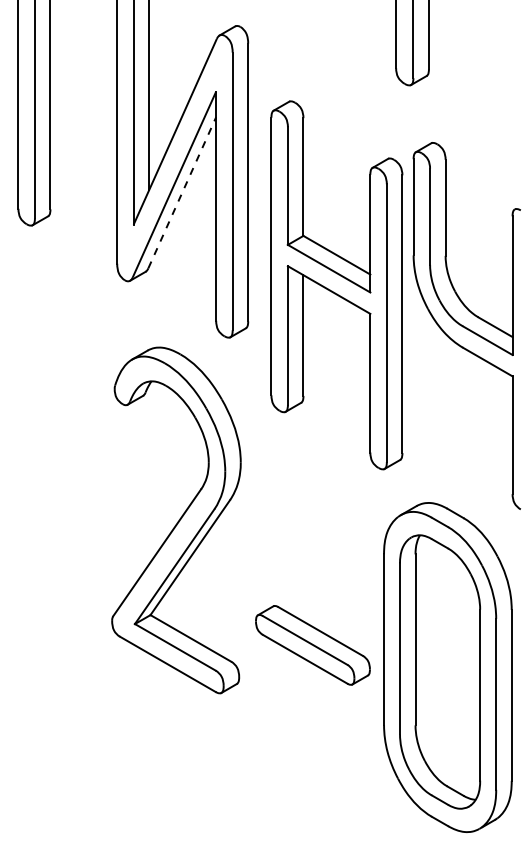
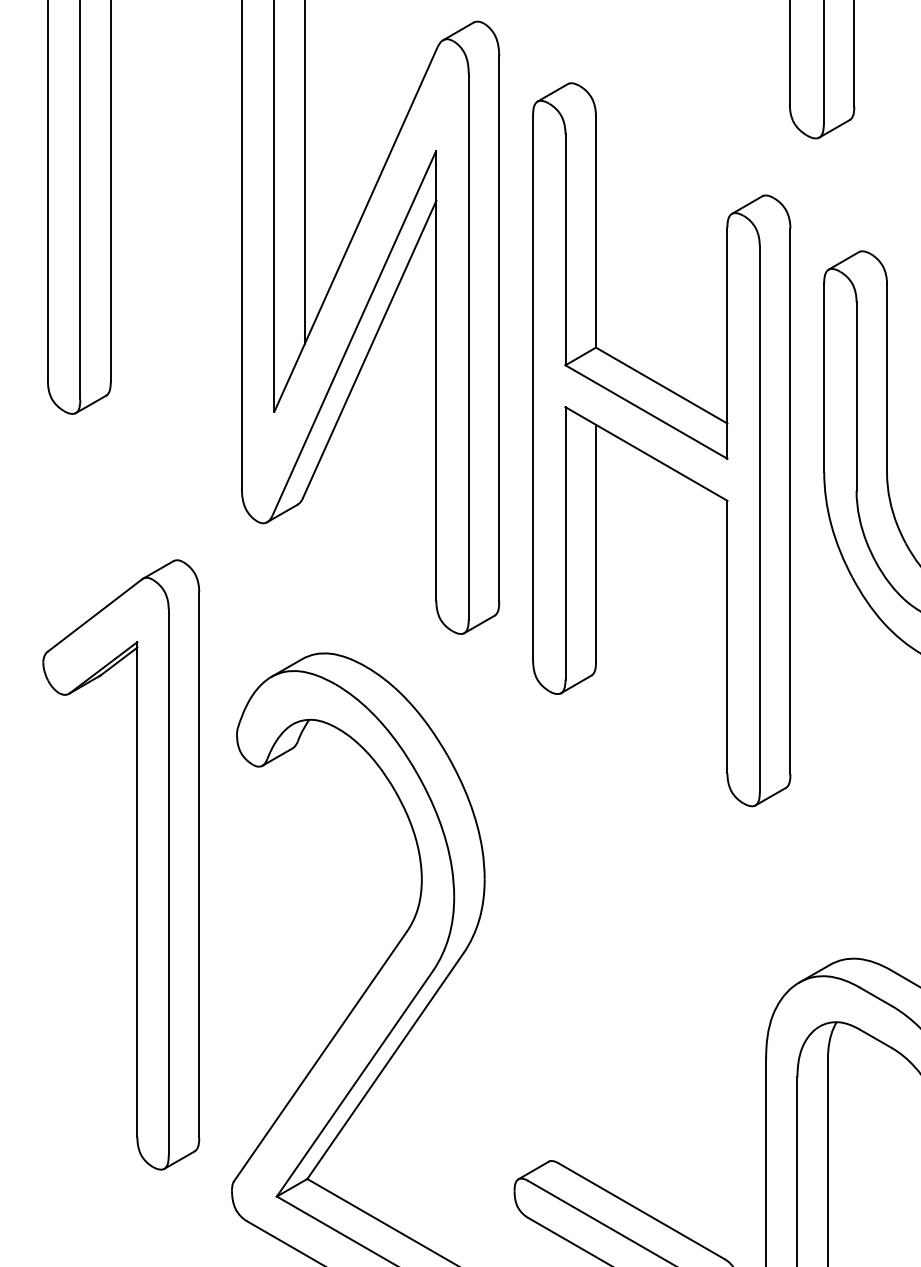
line: (182, 192) -> (370, 348), dashed -> solid
part: (336, 285) -> (660, 445), moved
part: (63, 455) -> (136, 865), added

